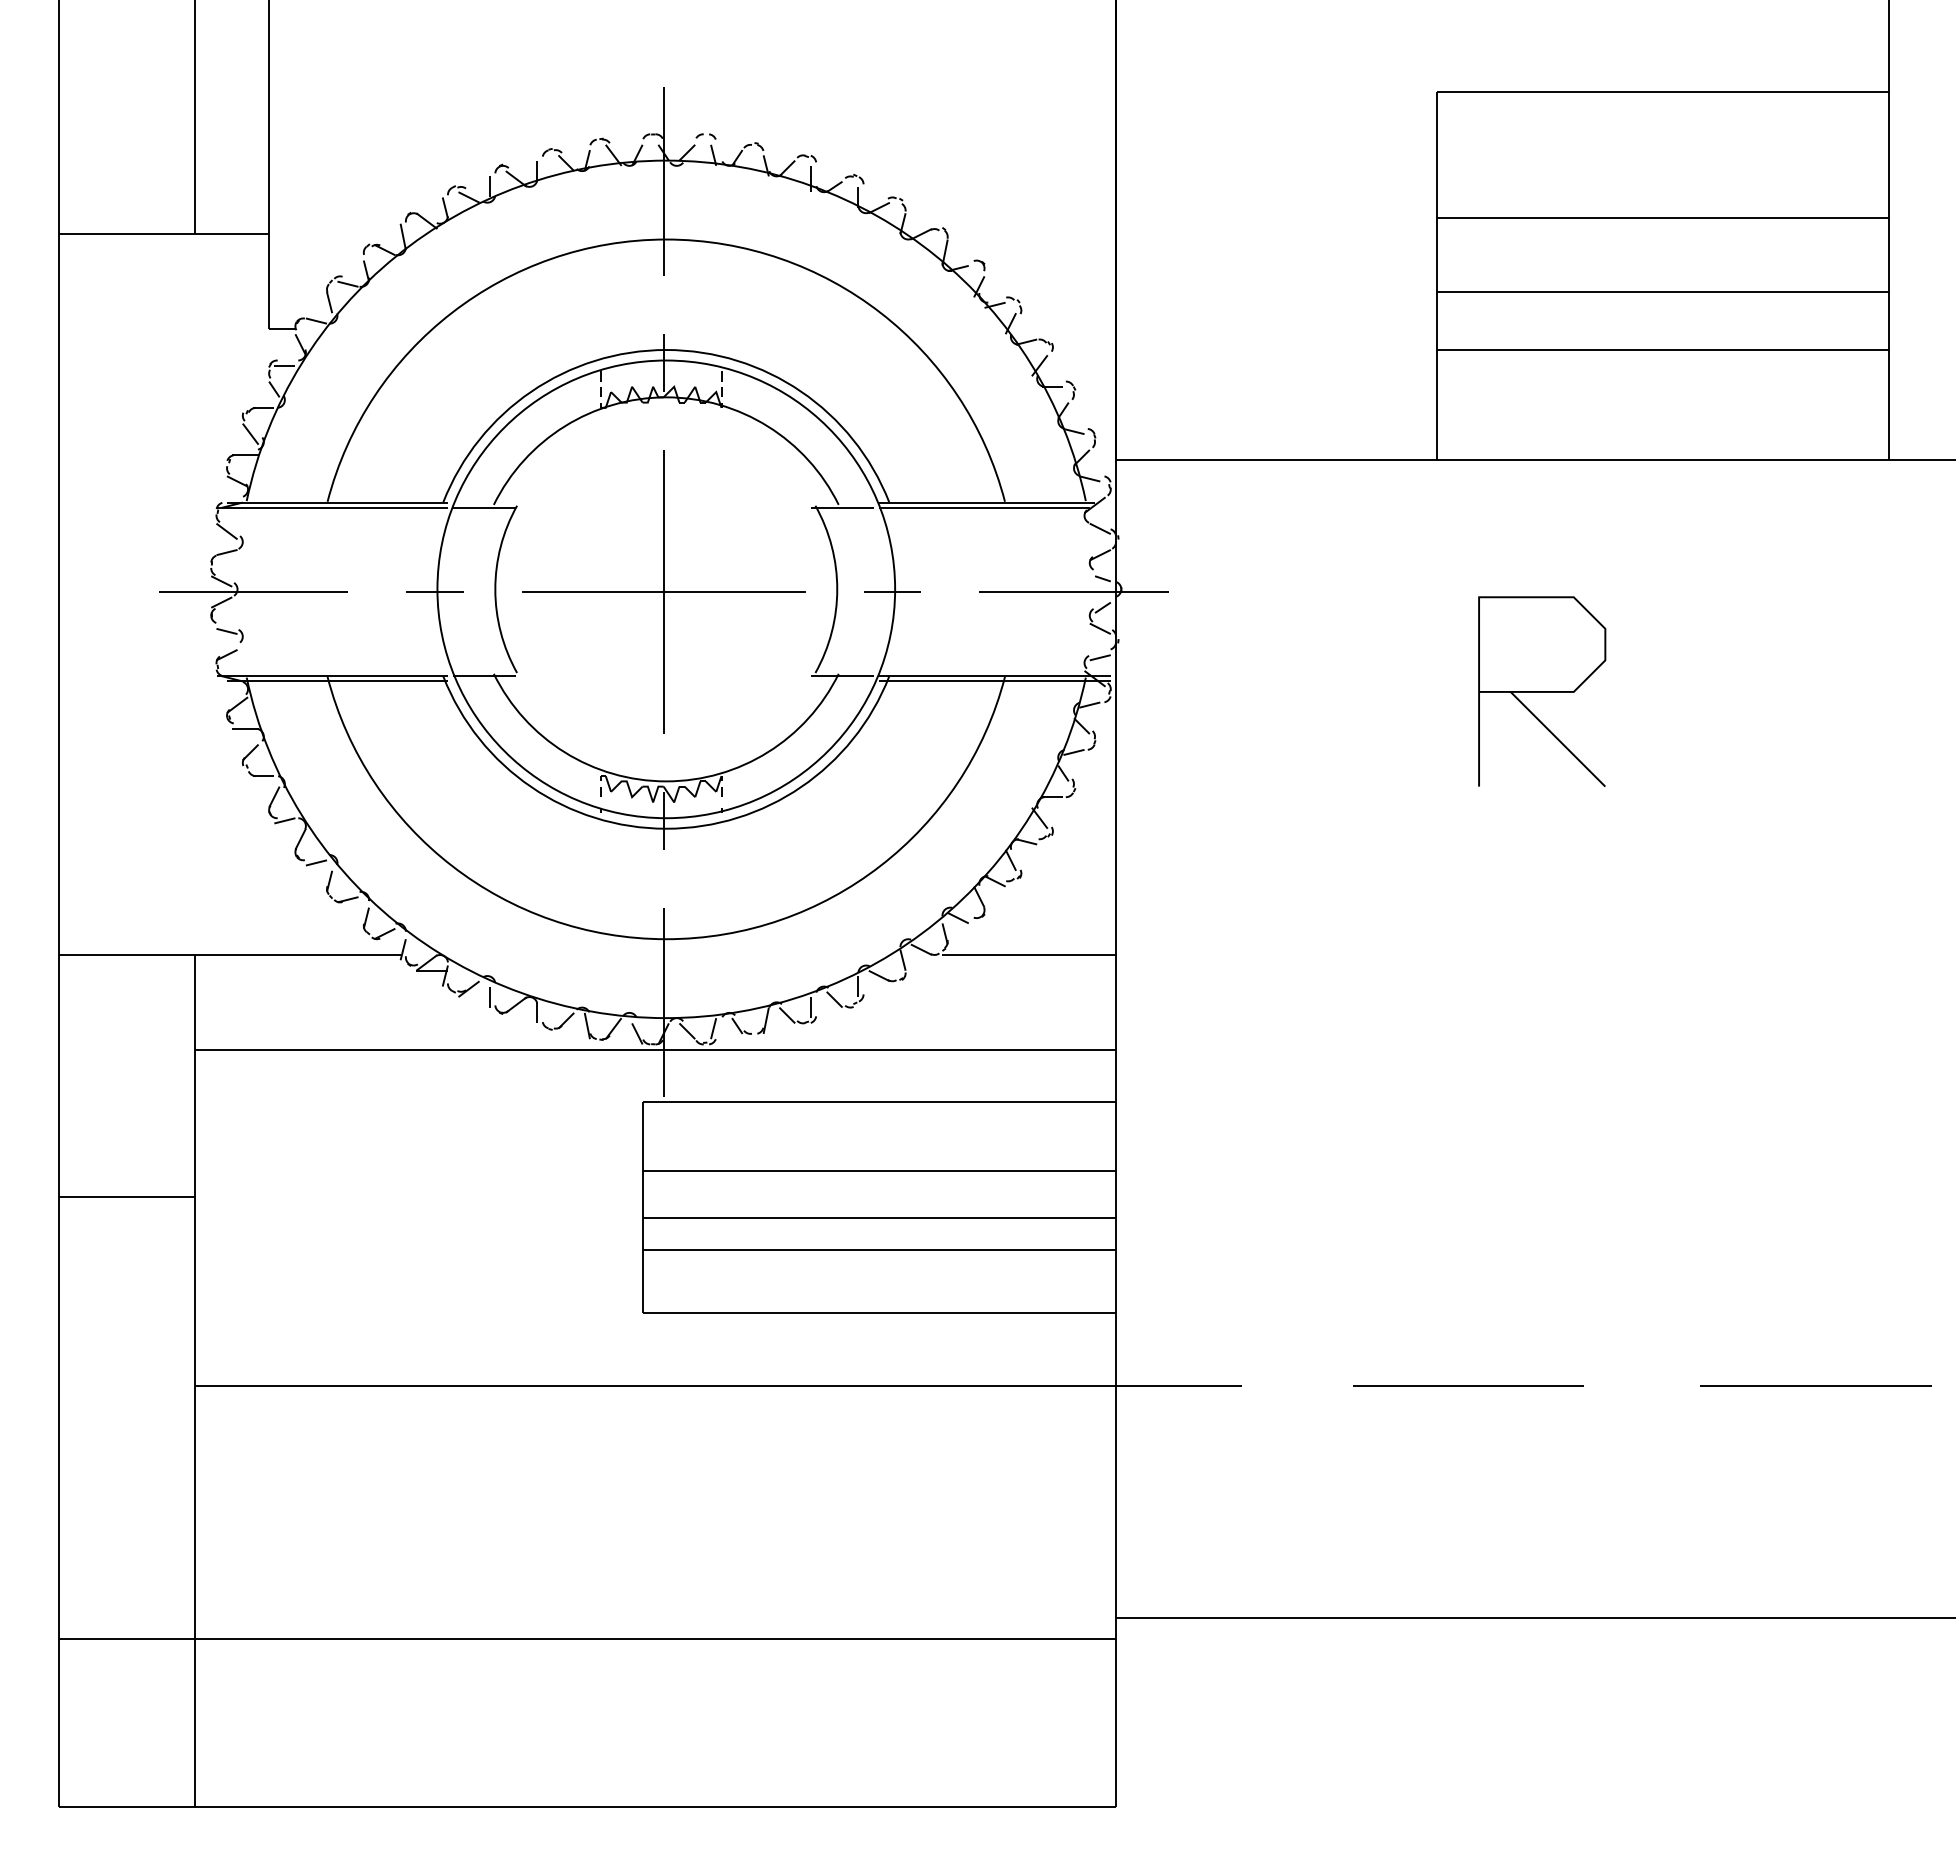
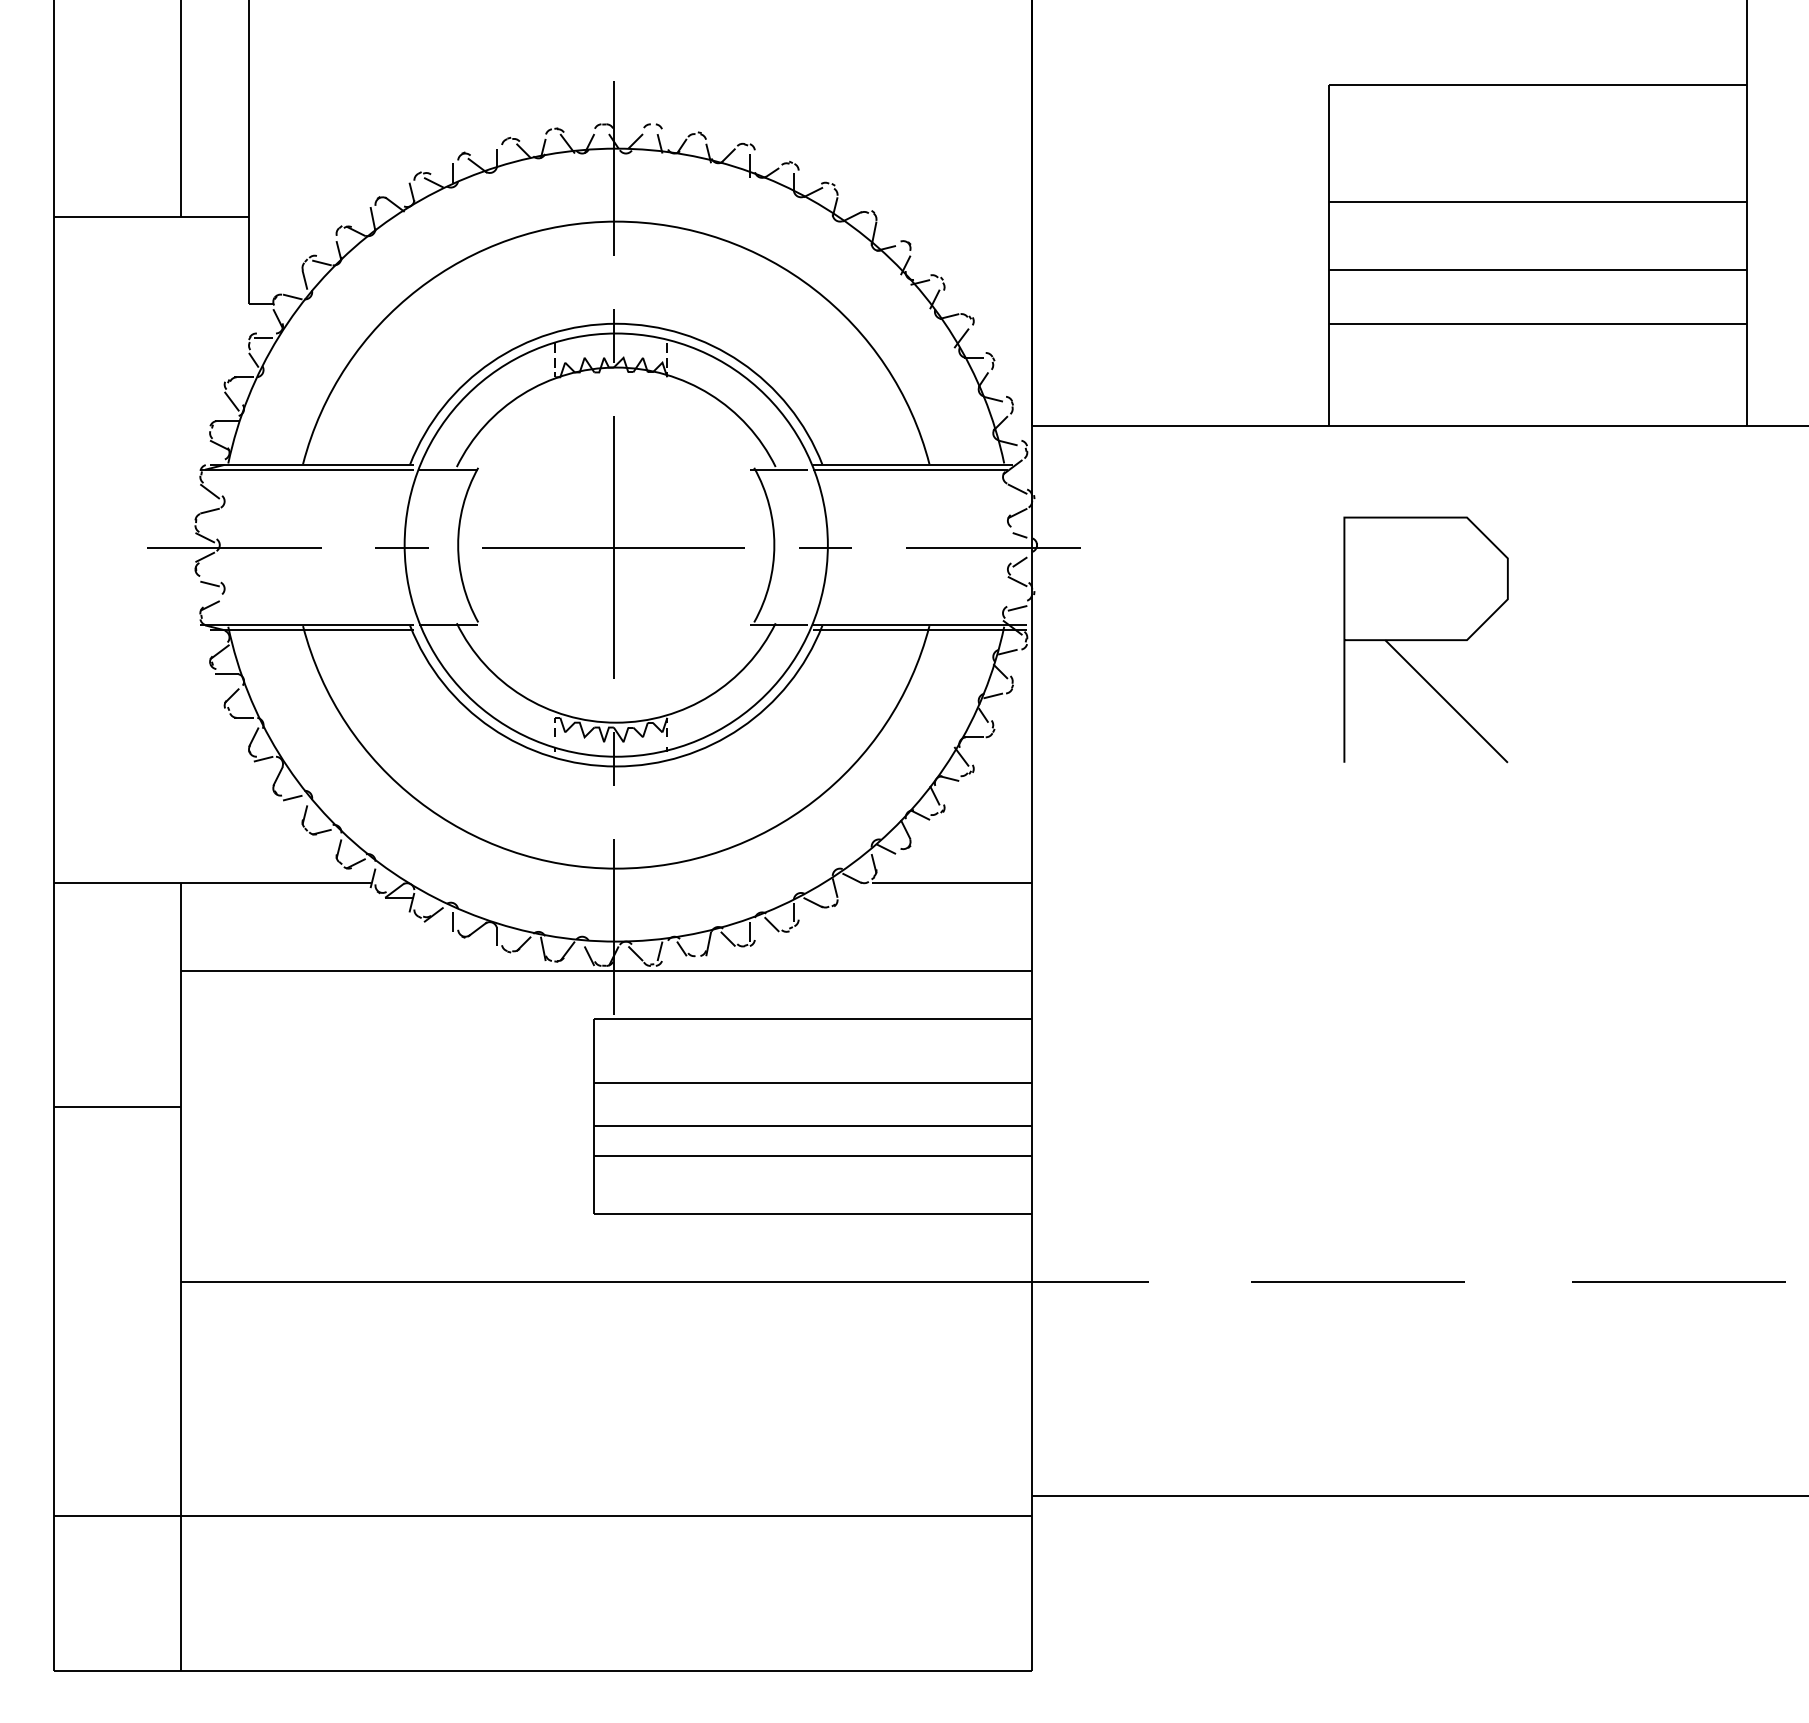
part: (1542, 691) -> (1426, 639), size x1.4

